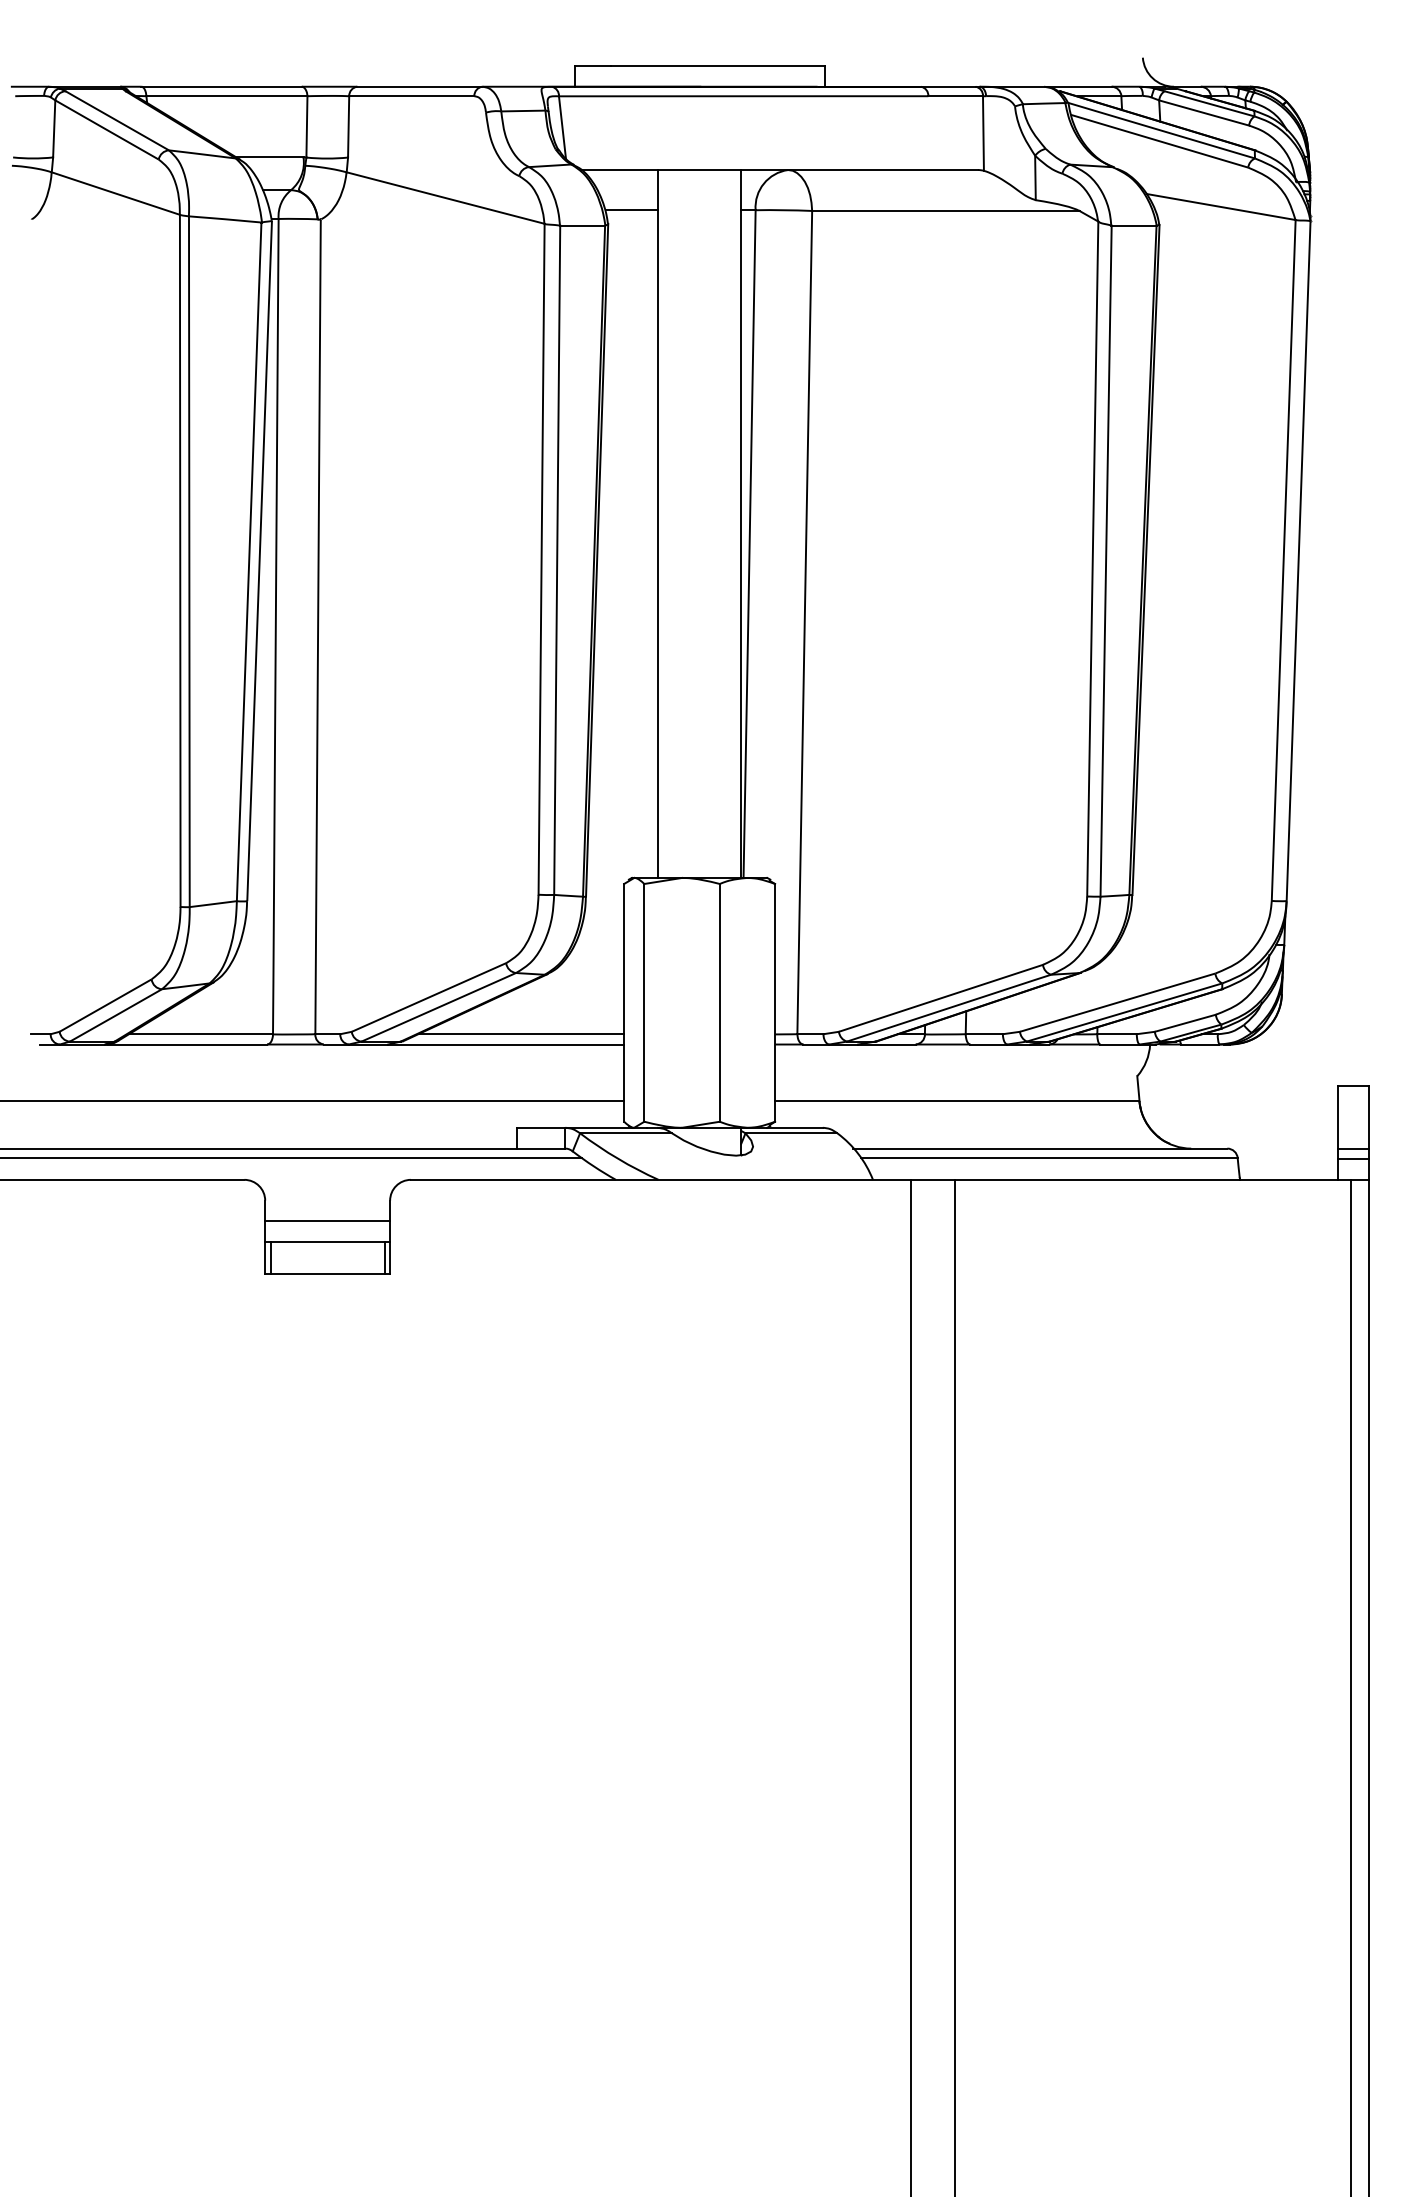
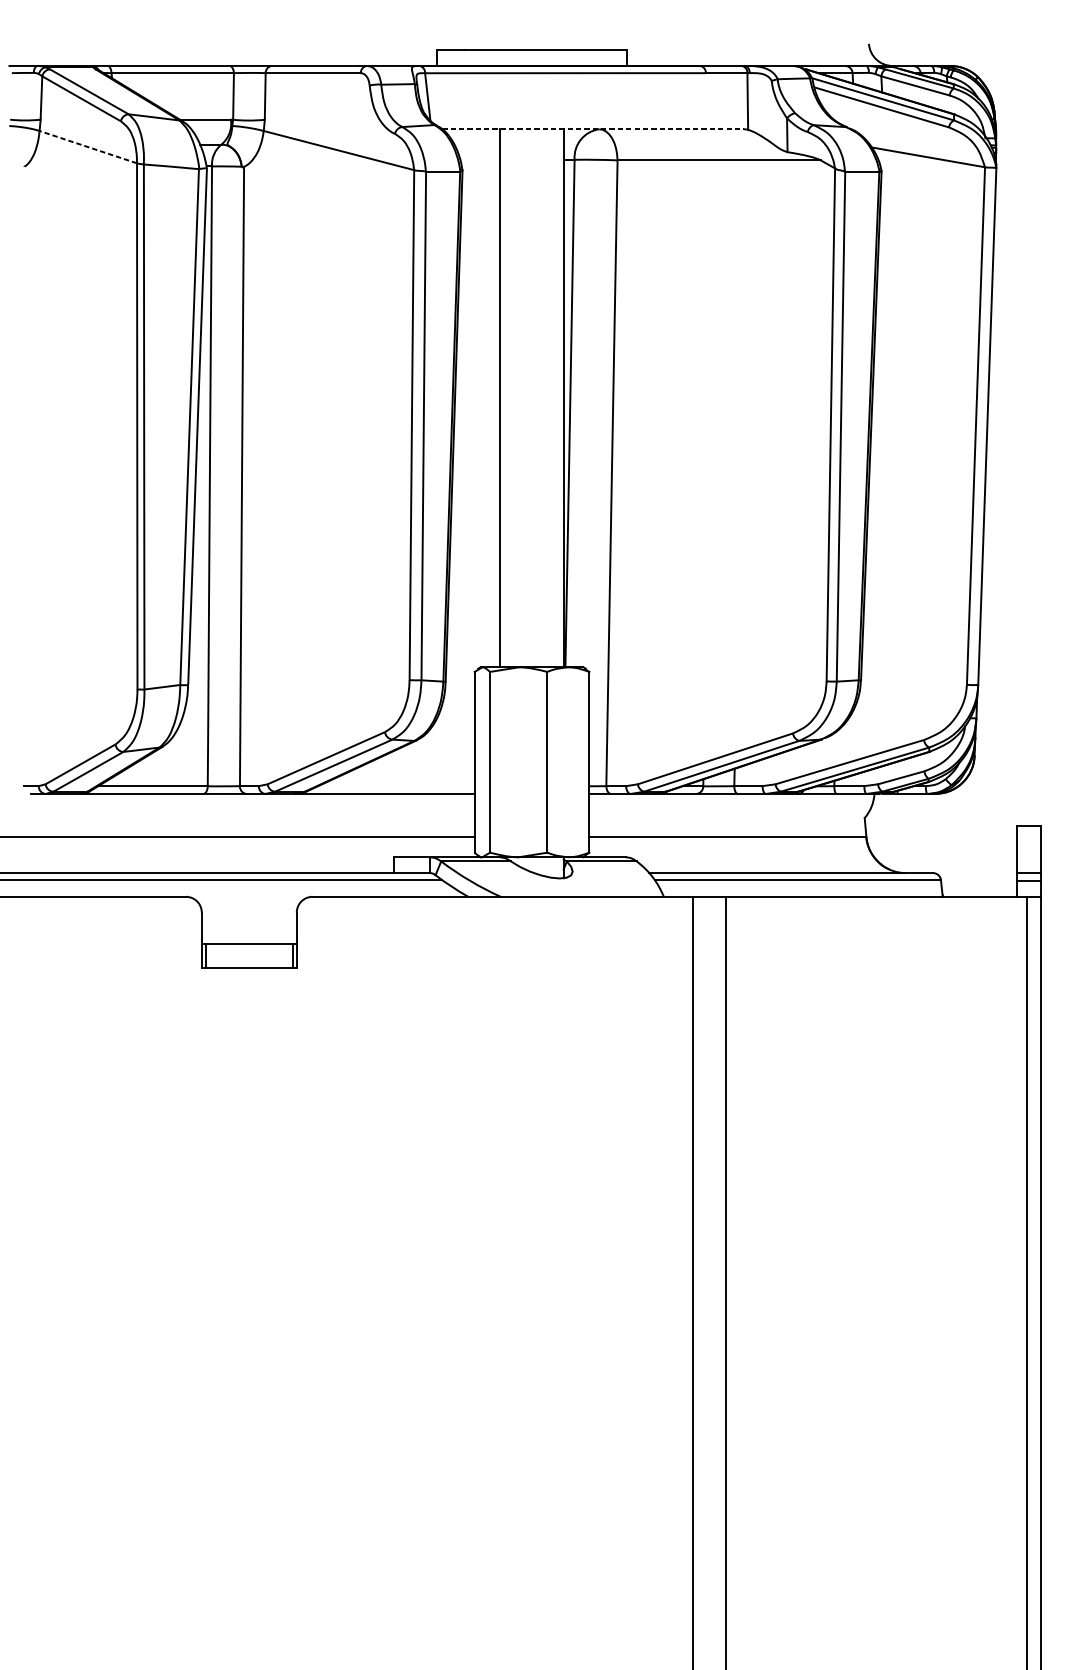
line: (780, 170) -> (593, 129), solid -> dashed
line: (115, 193) -> (88, 147), solid -> dashed
line: (632, 210) -> (481, 160), removed
line: (521, 1034) -> (396, 786), removed
line: (327, 1221) -> (249, 928), removed

